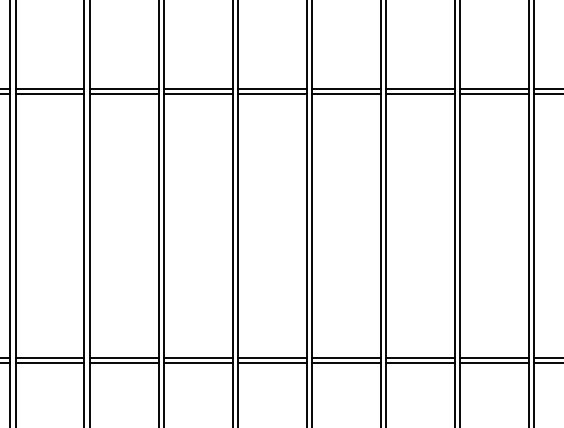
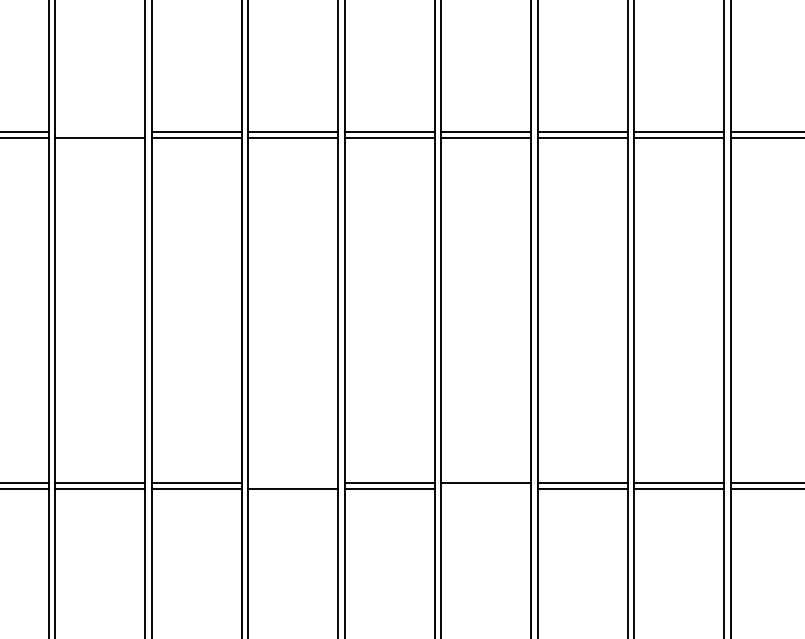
line: (50, 88) -> (100, 131), removed
line: (198, 357) -> (293, 482), removed
line: (346, 363) -> (486, 489), removed

